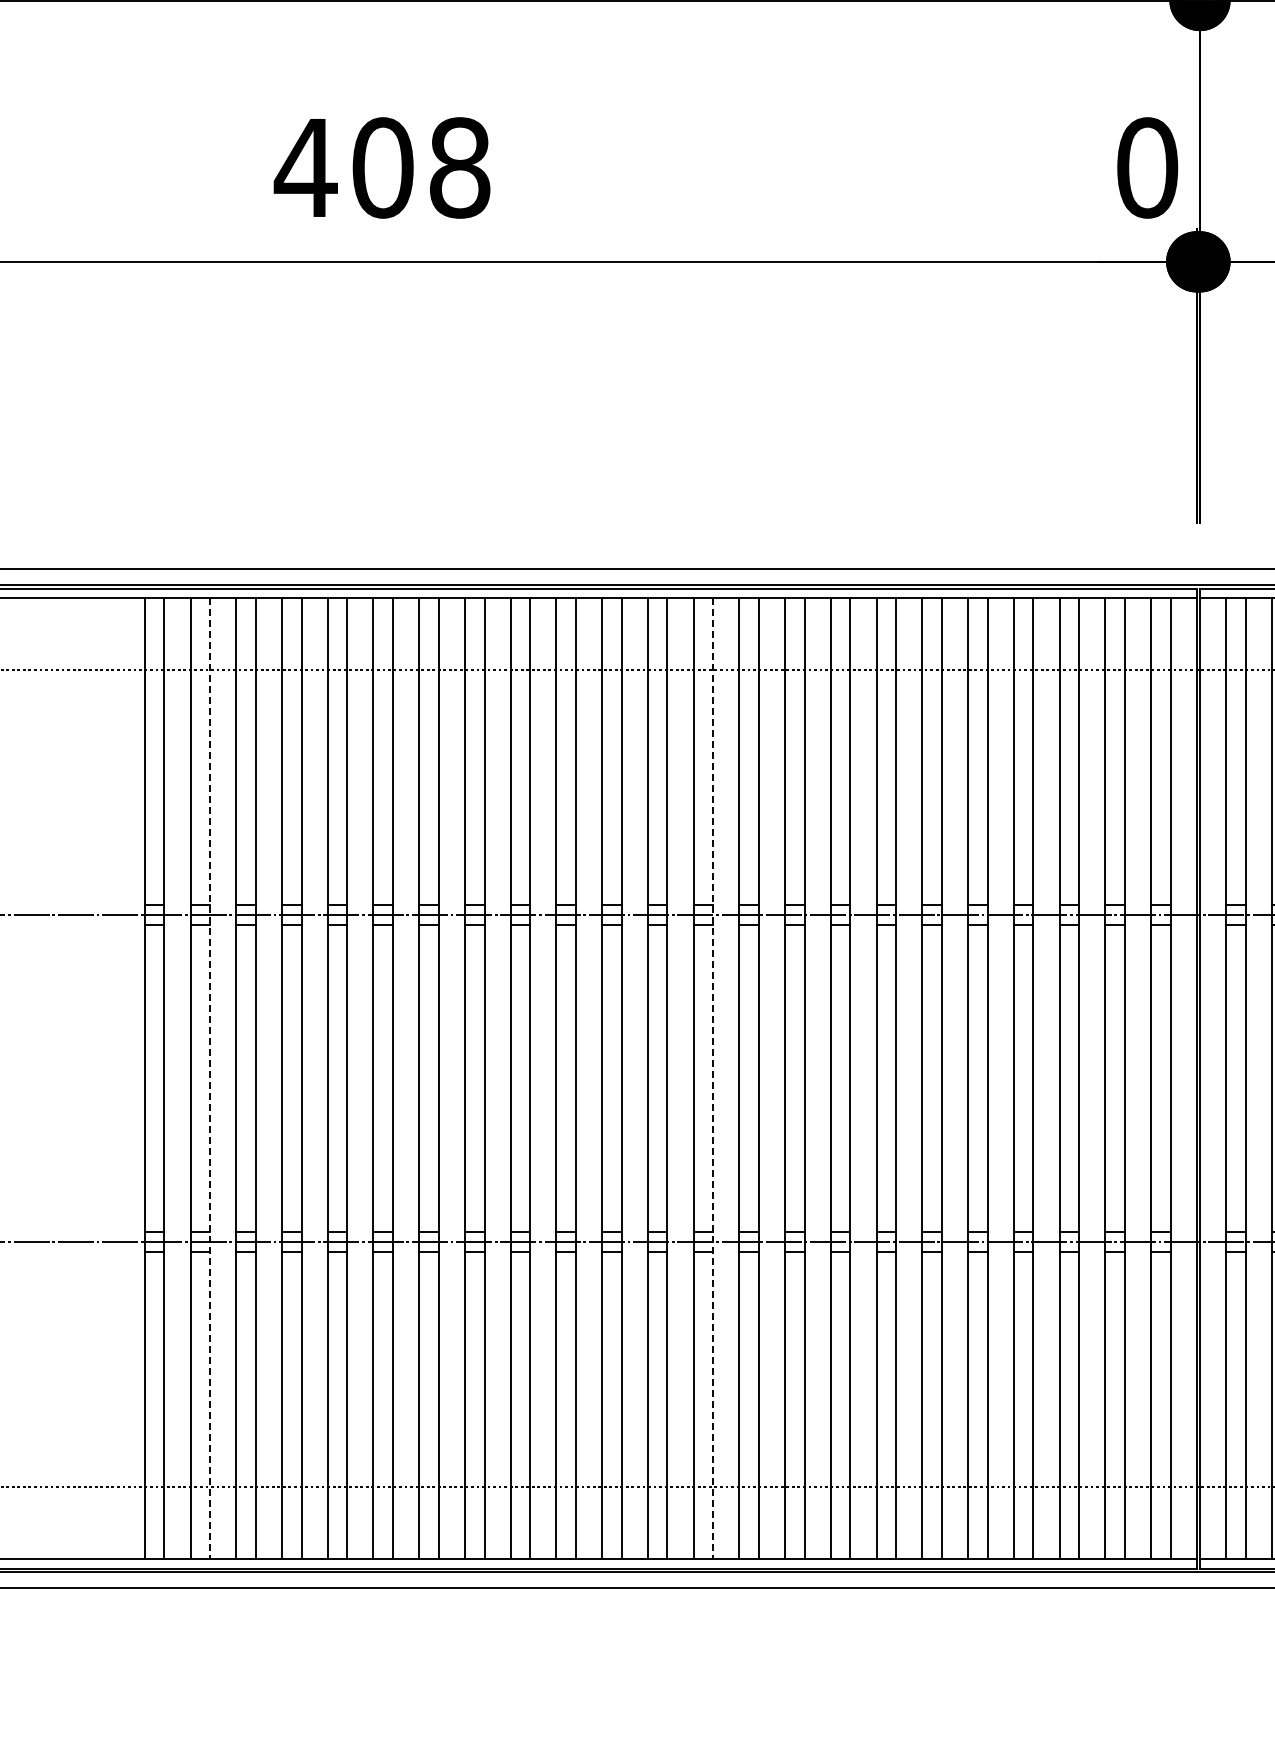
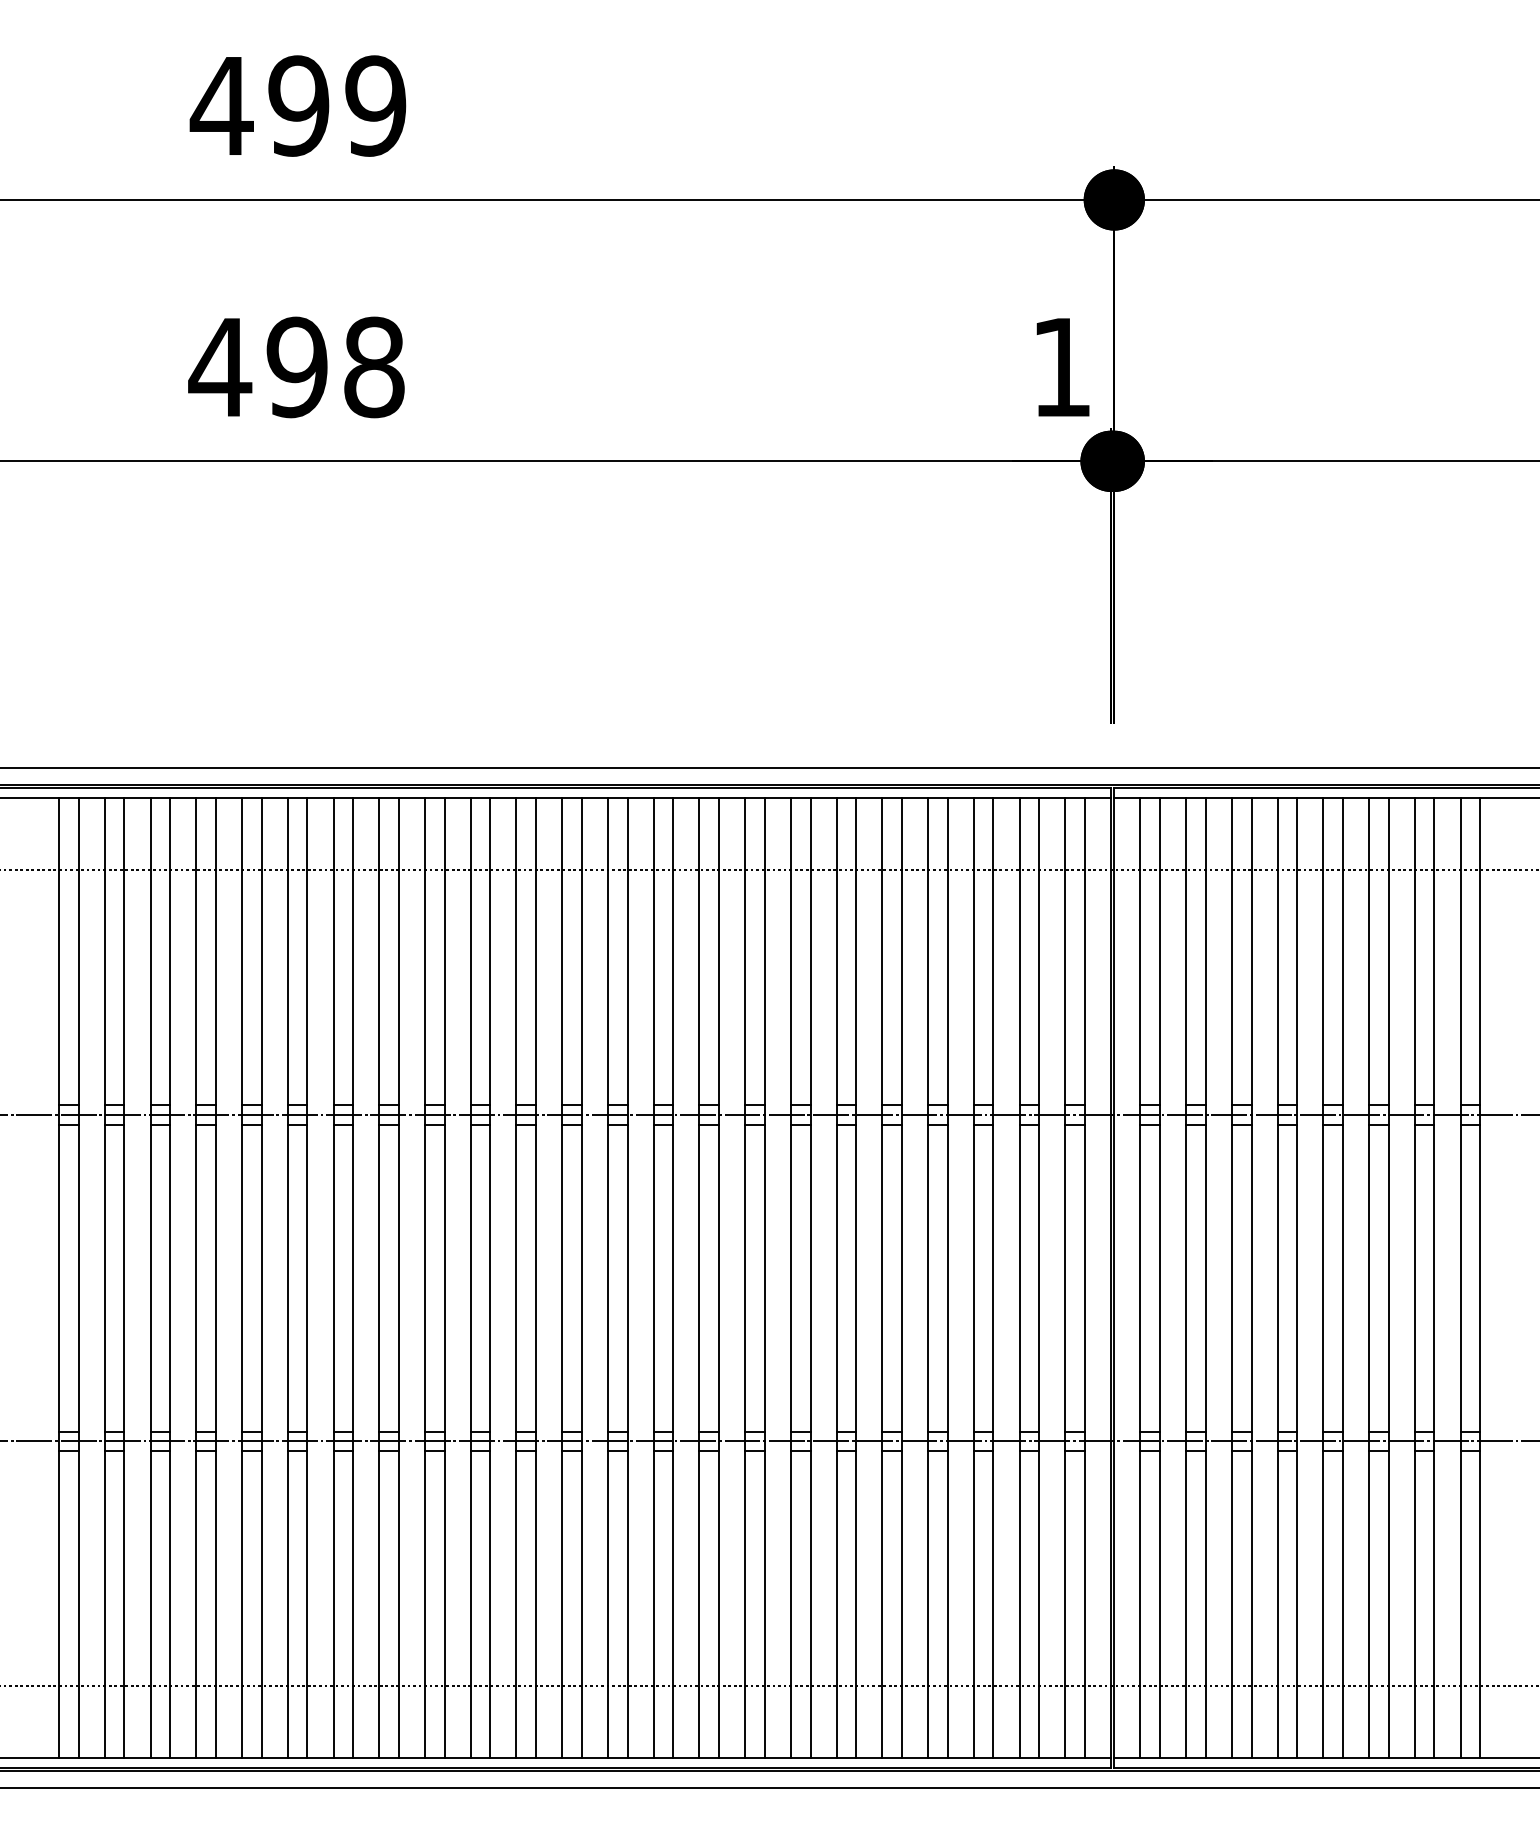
text: (382, 168) -> (296, 367), 408 -> 498
text: (1147, 168) -> (1061, 367), 0 -> 1
line: (210, 1079) -> (124, 1278), dashed -> solid
line: (713, 1079) -> (627, 1278), dashed -> solid

